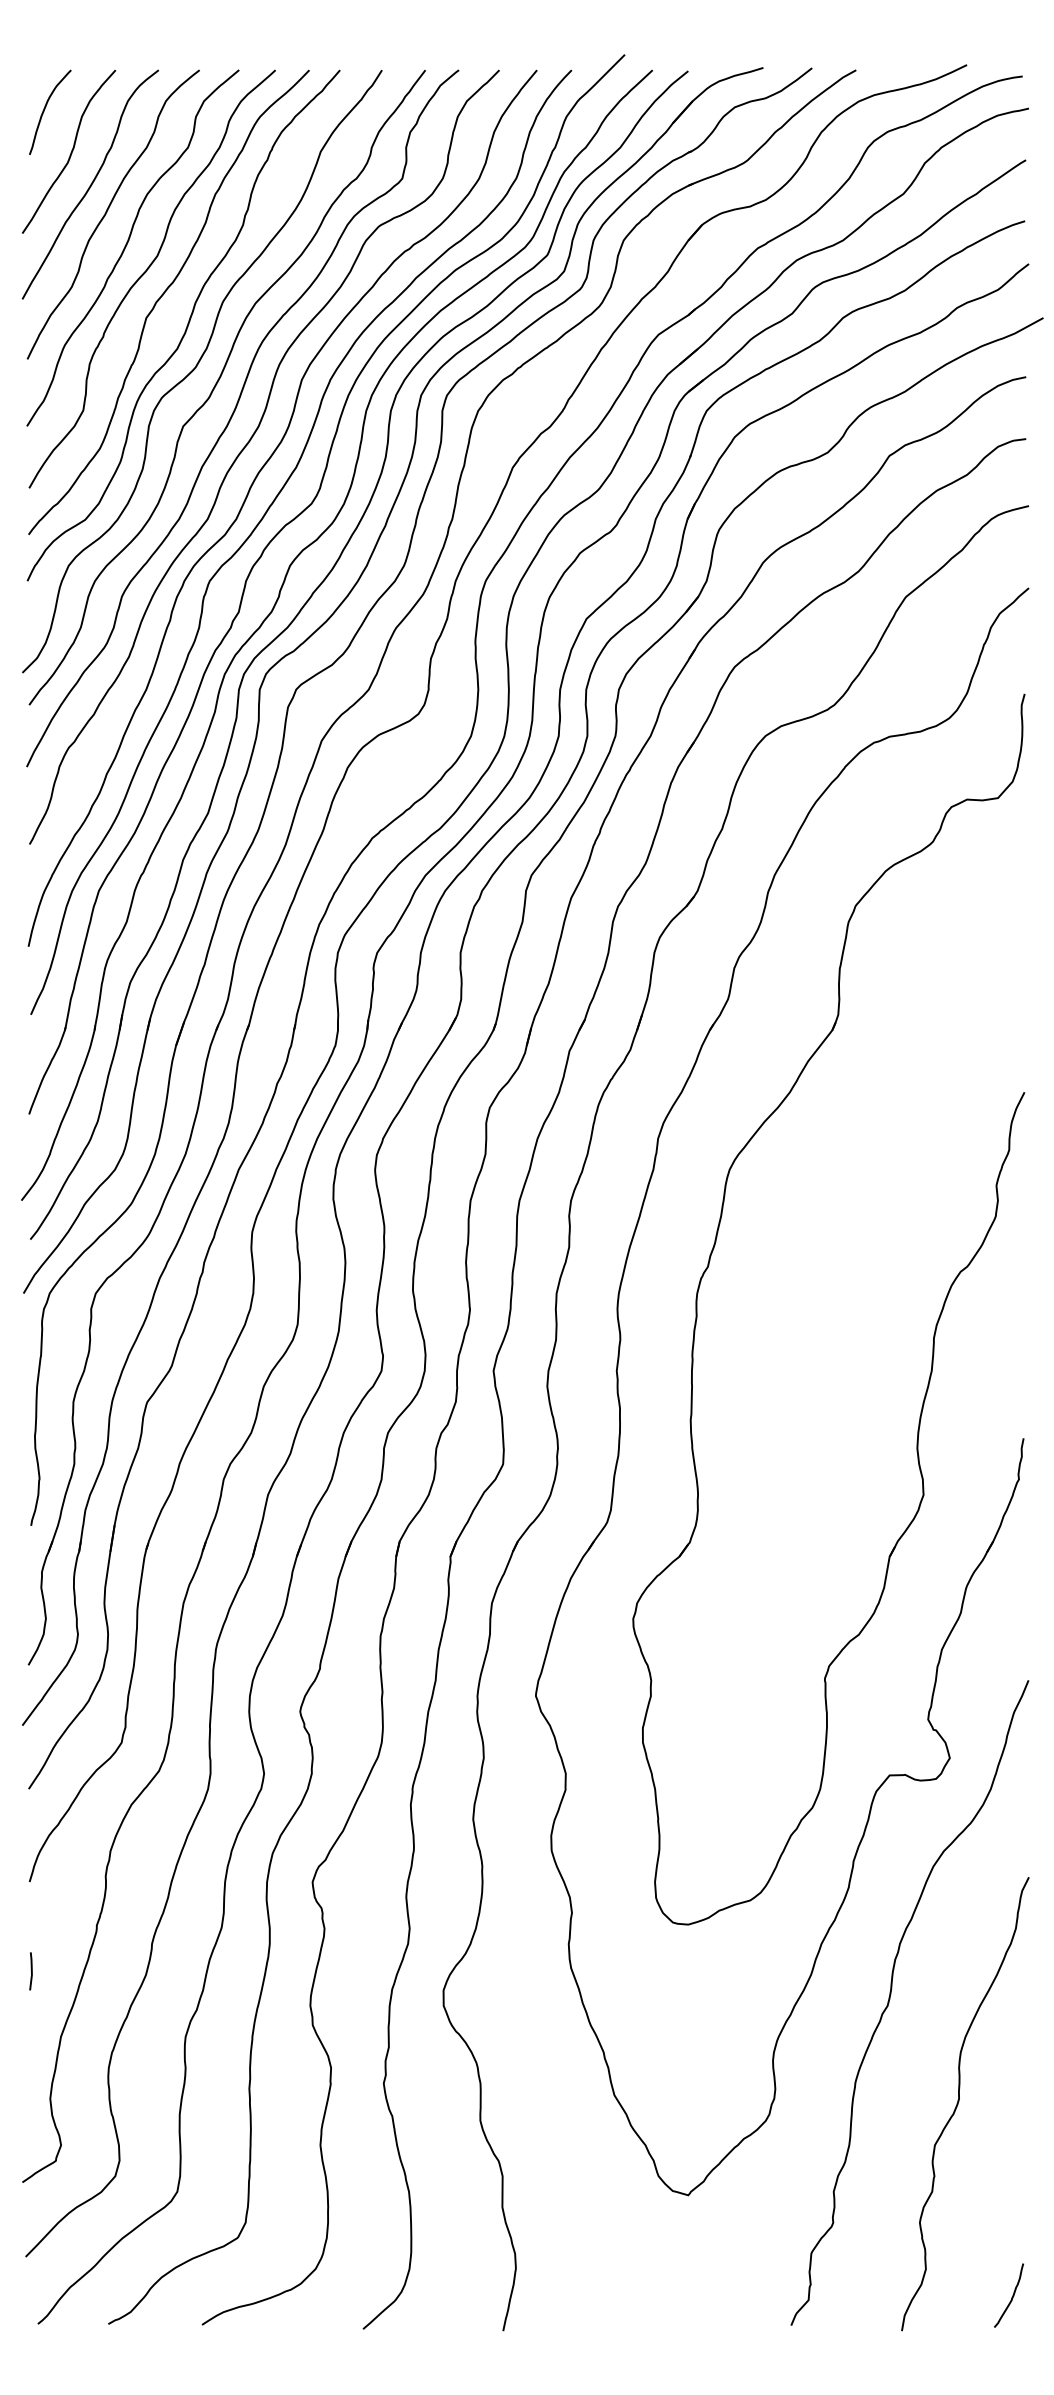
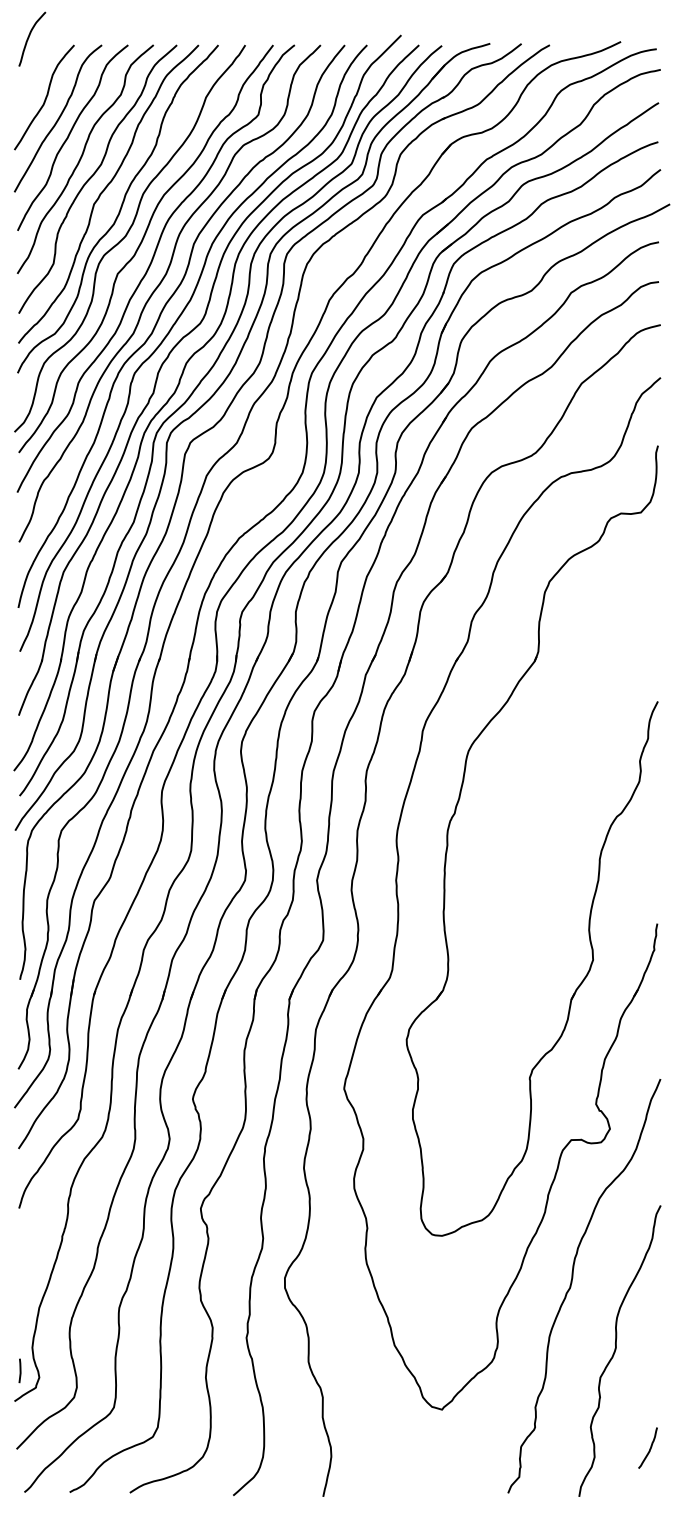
curve: (45, 111) -> (29, 38), moved
line: (30, 1970) -> (19, 1370), moved
curve: (1011, 2296) -> (649, 1448), moved

